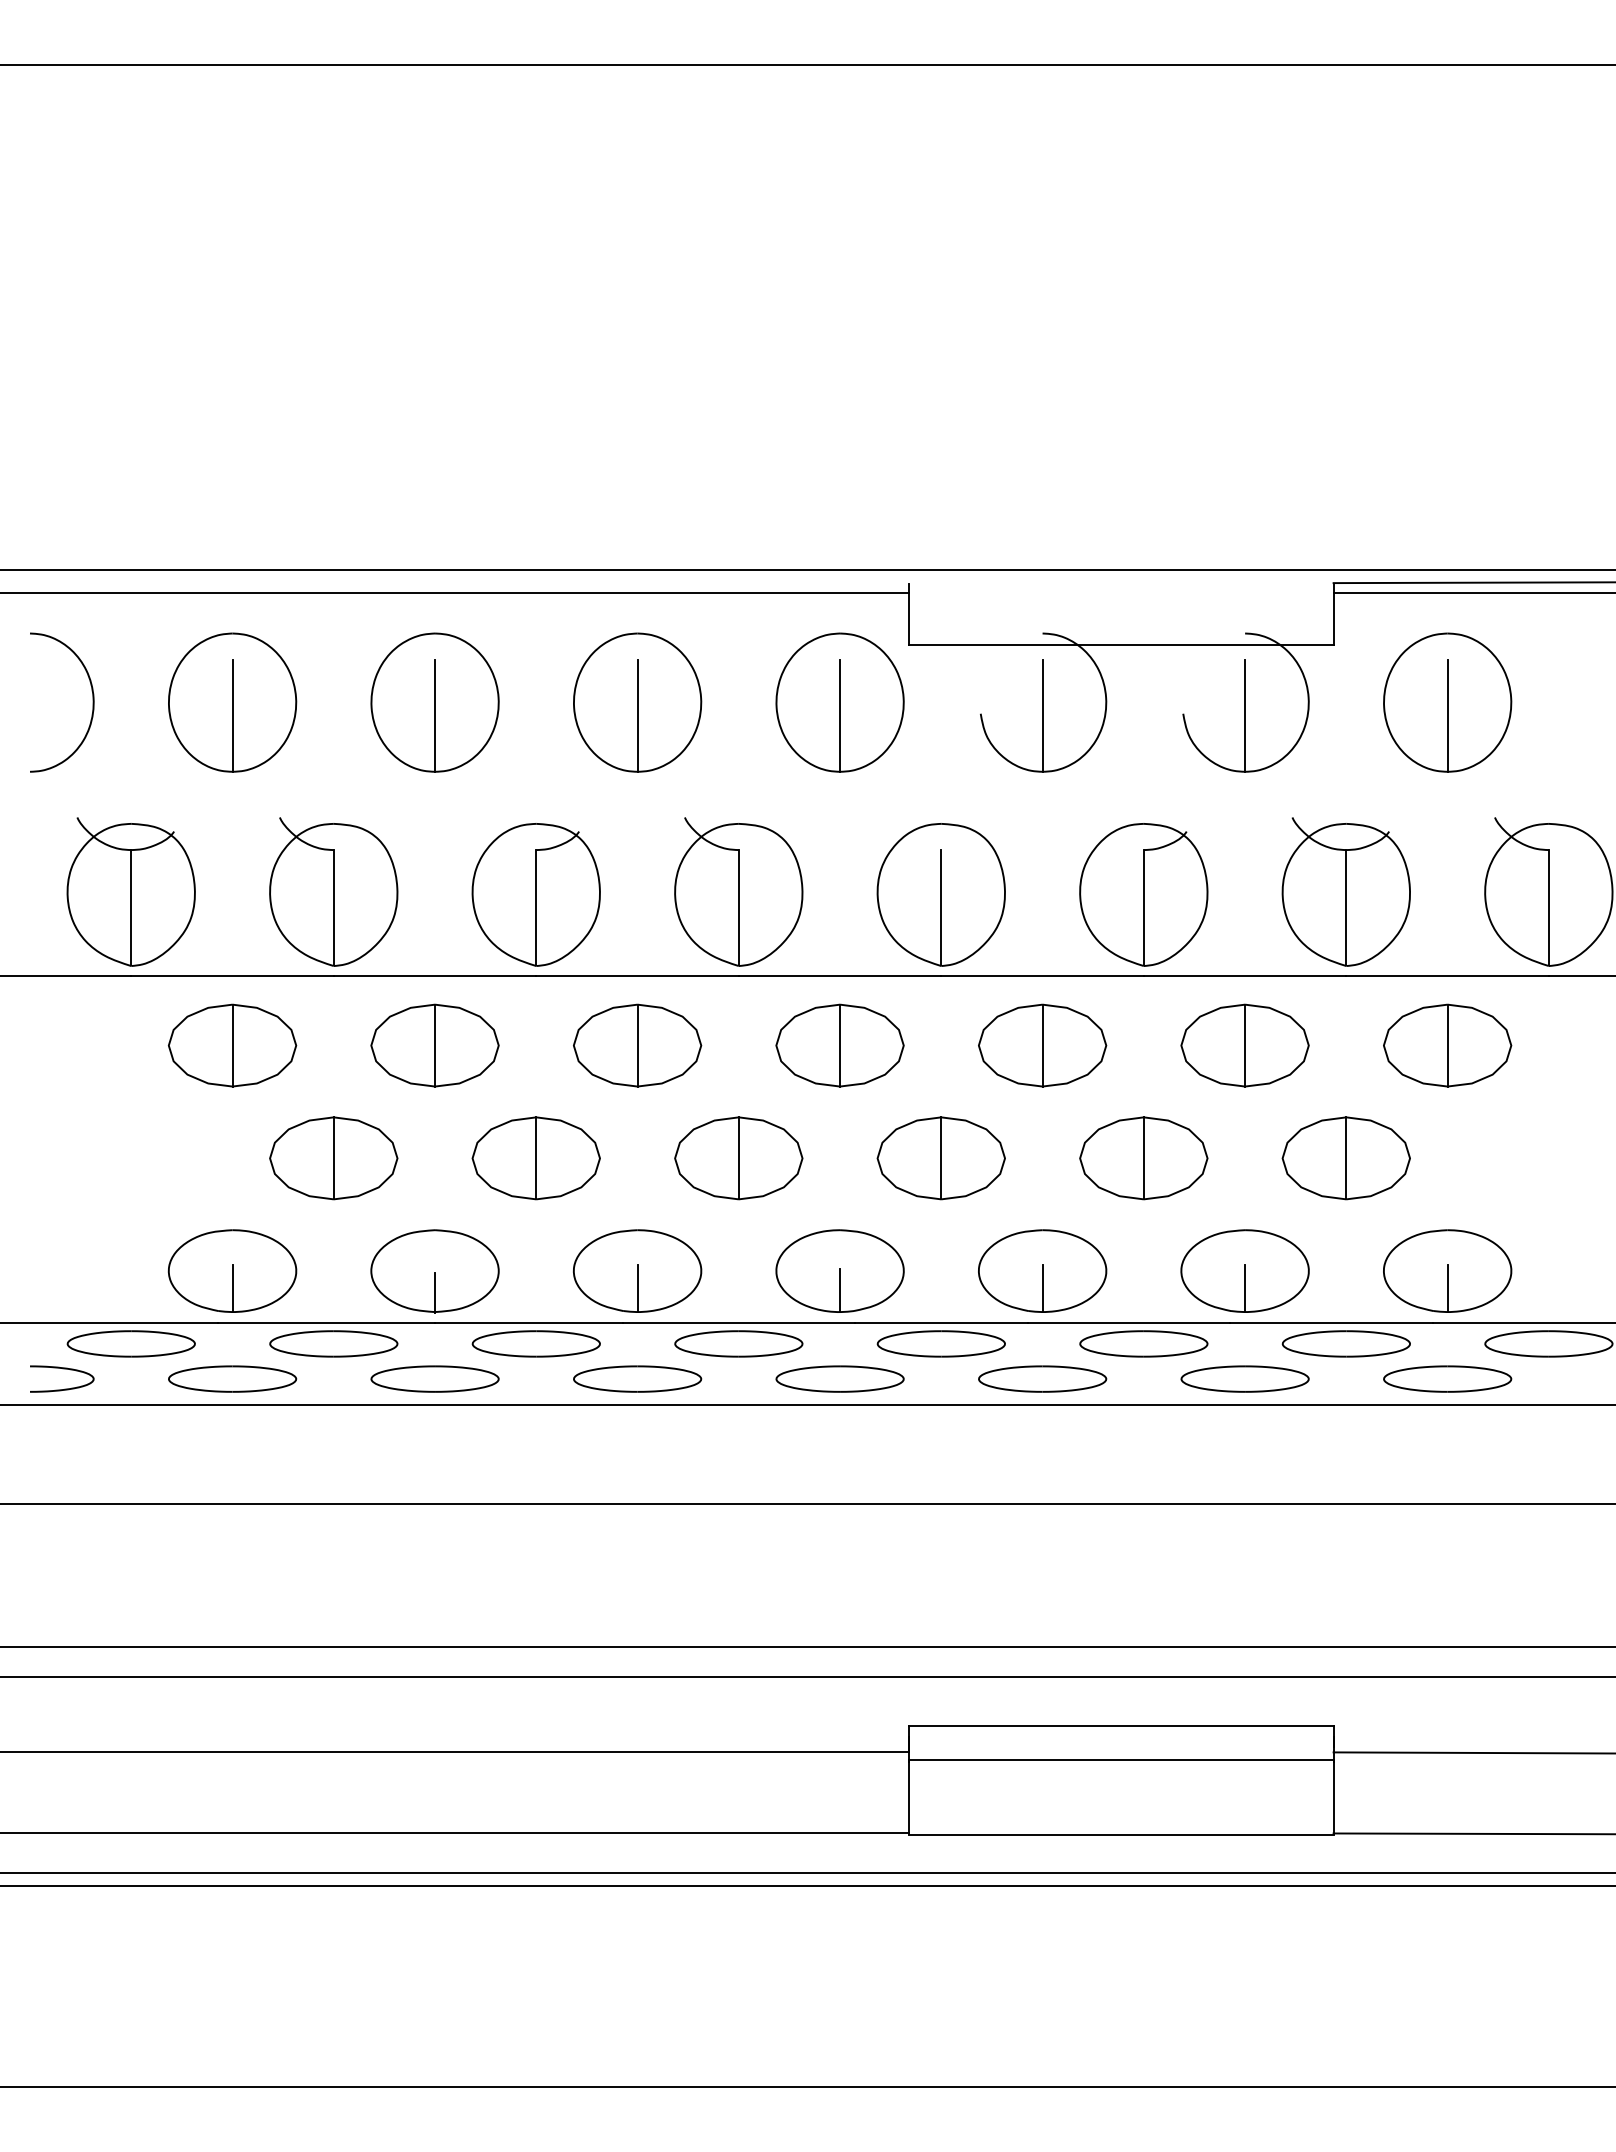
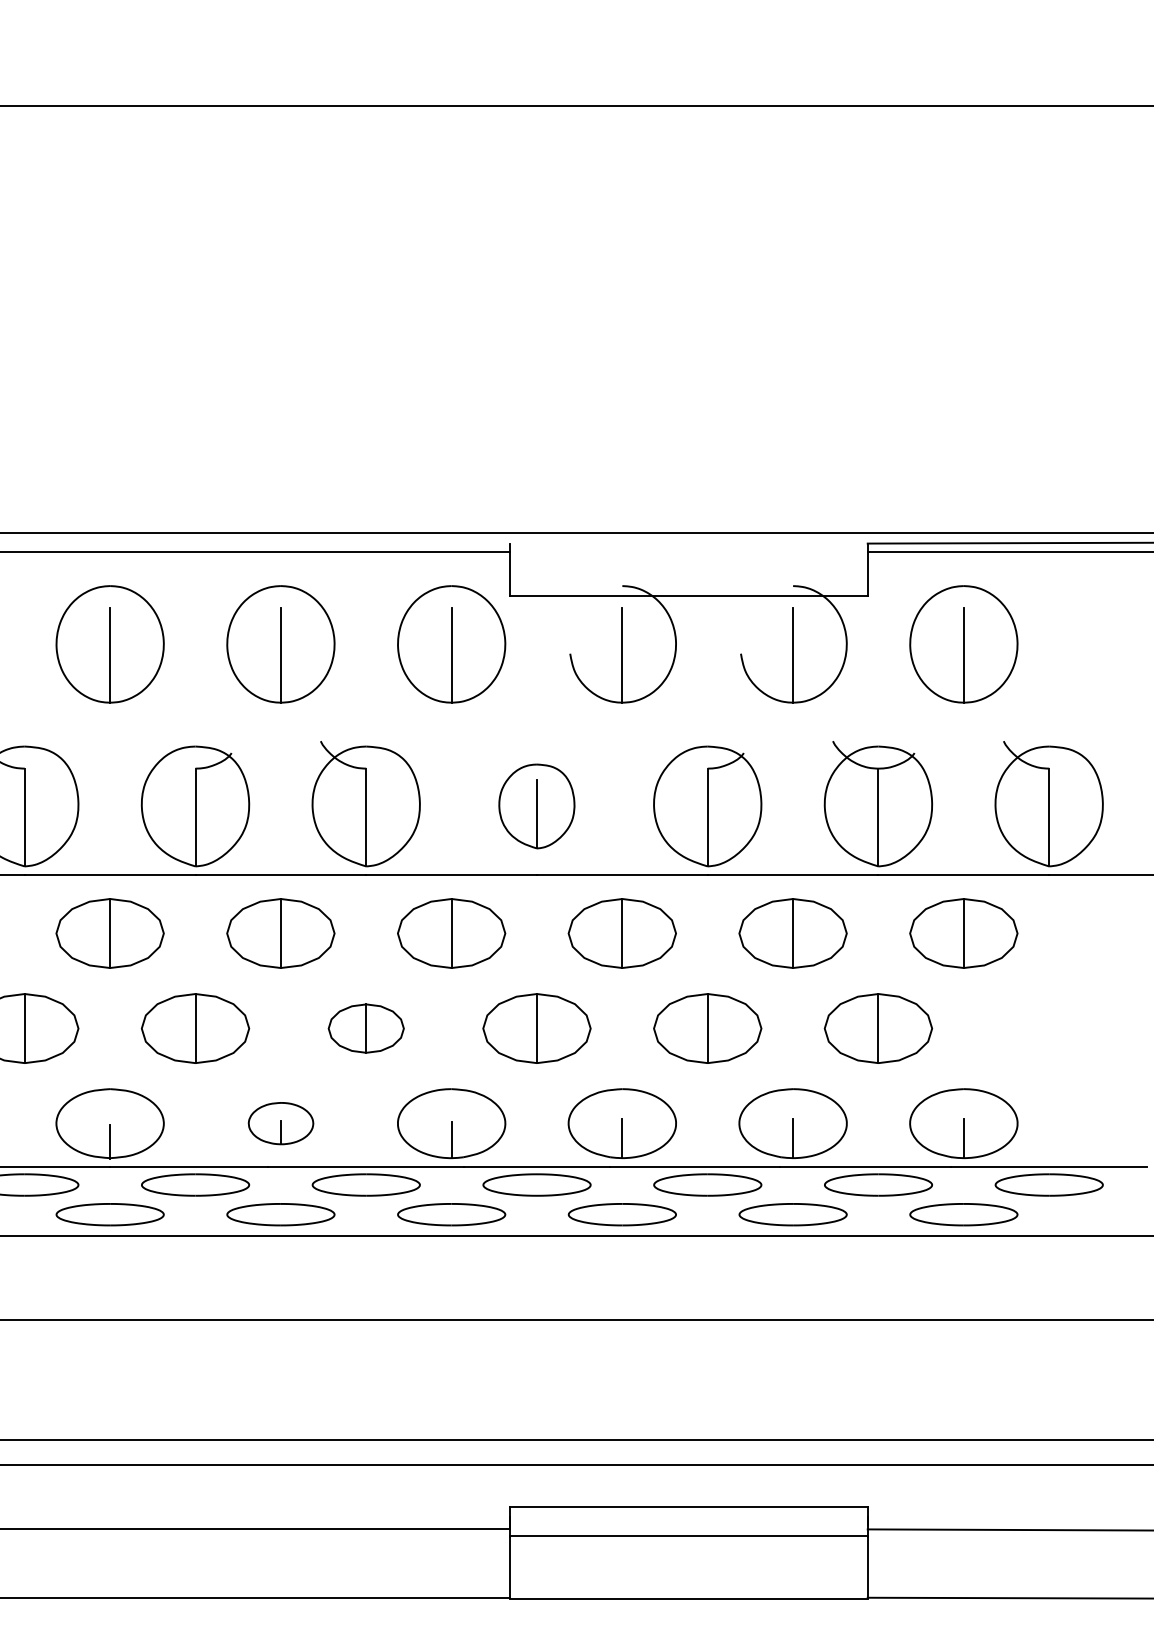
part: (940, 894) -> (536, 806), size x0.7
part: (738, 1158) -> (365, 1028), size x0.7
part: (637, 1270) -> (280, 1123), size x0.6

